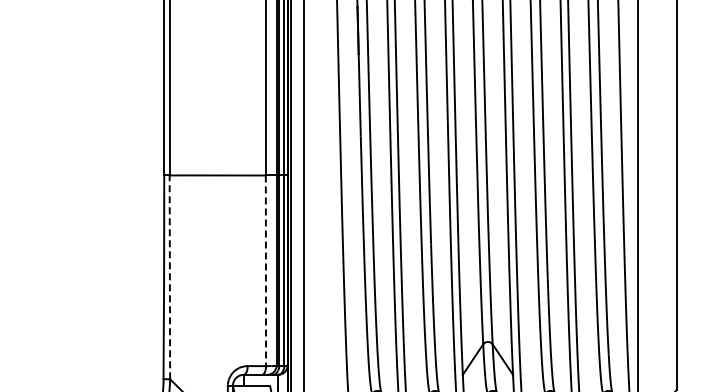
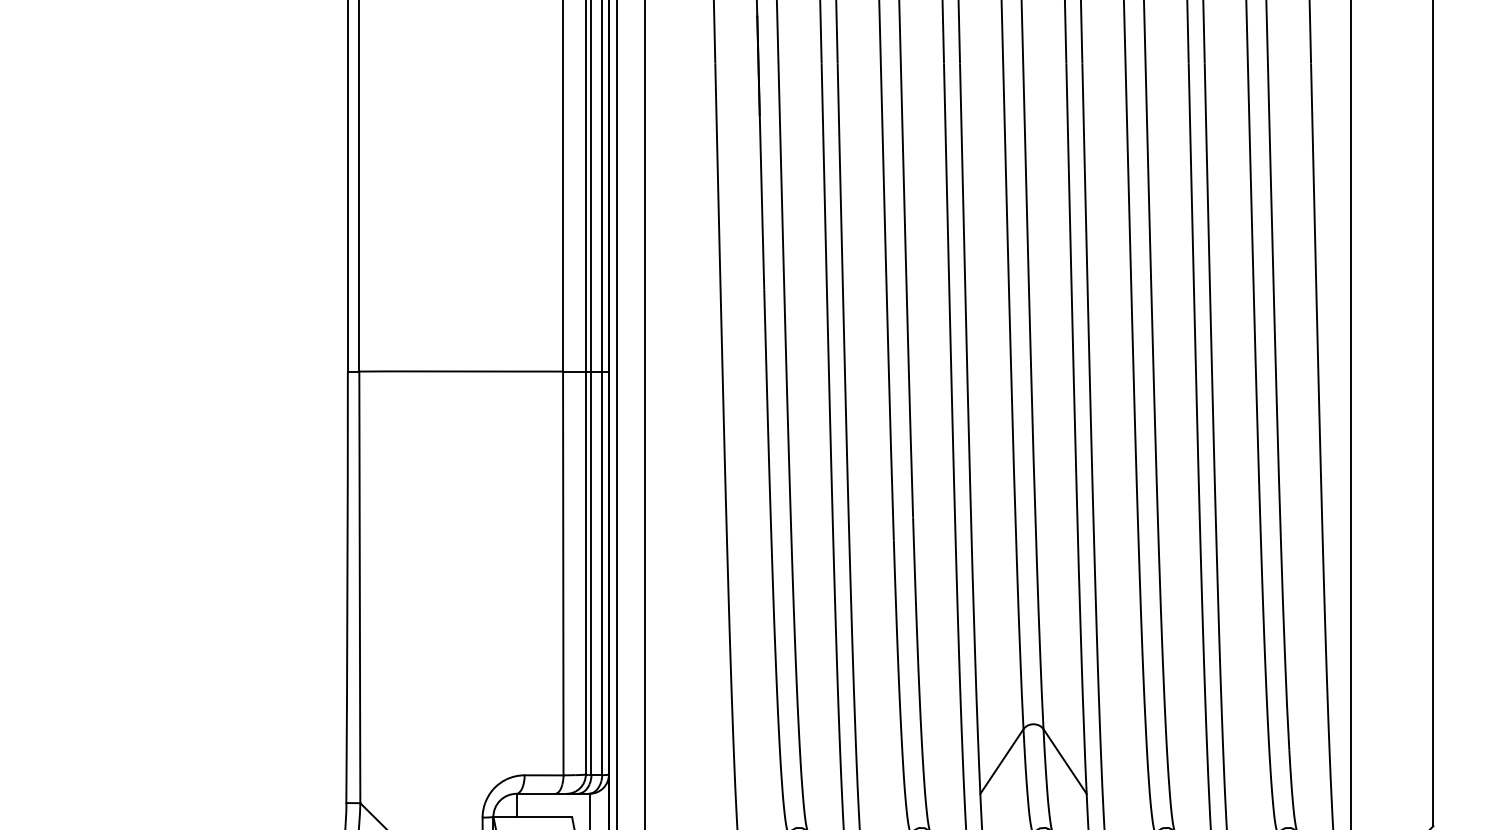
line: (265, 271) -> (562, 574), dashed -> solid
line: (169, 277) -> (358, 587), dashed -> solid

